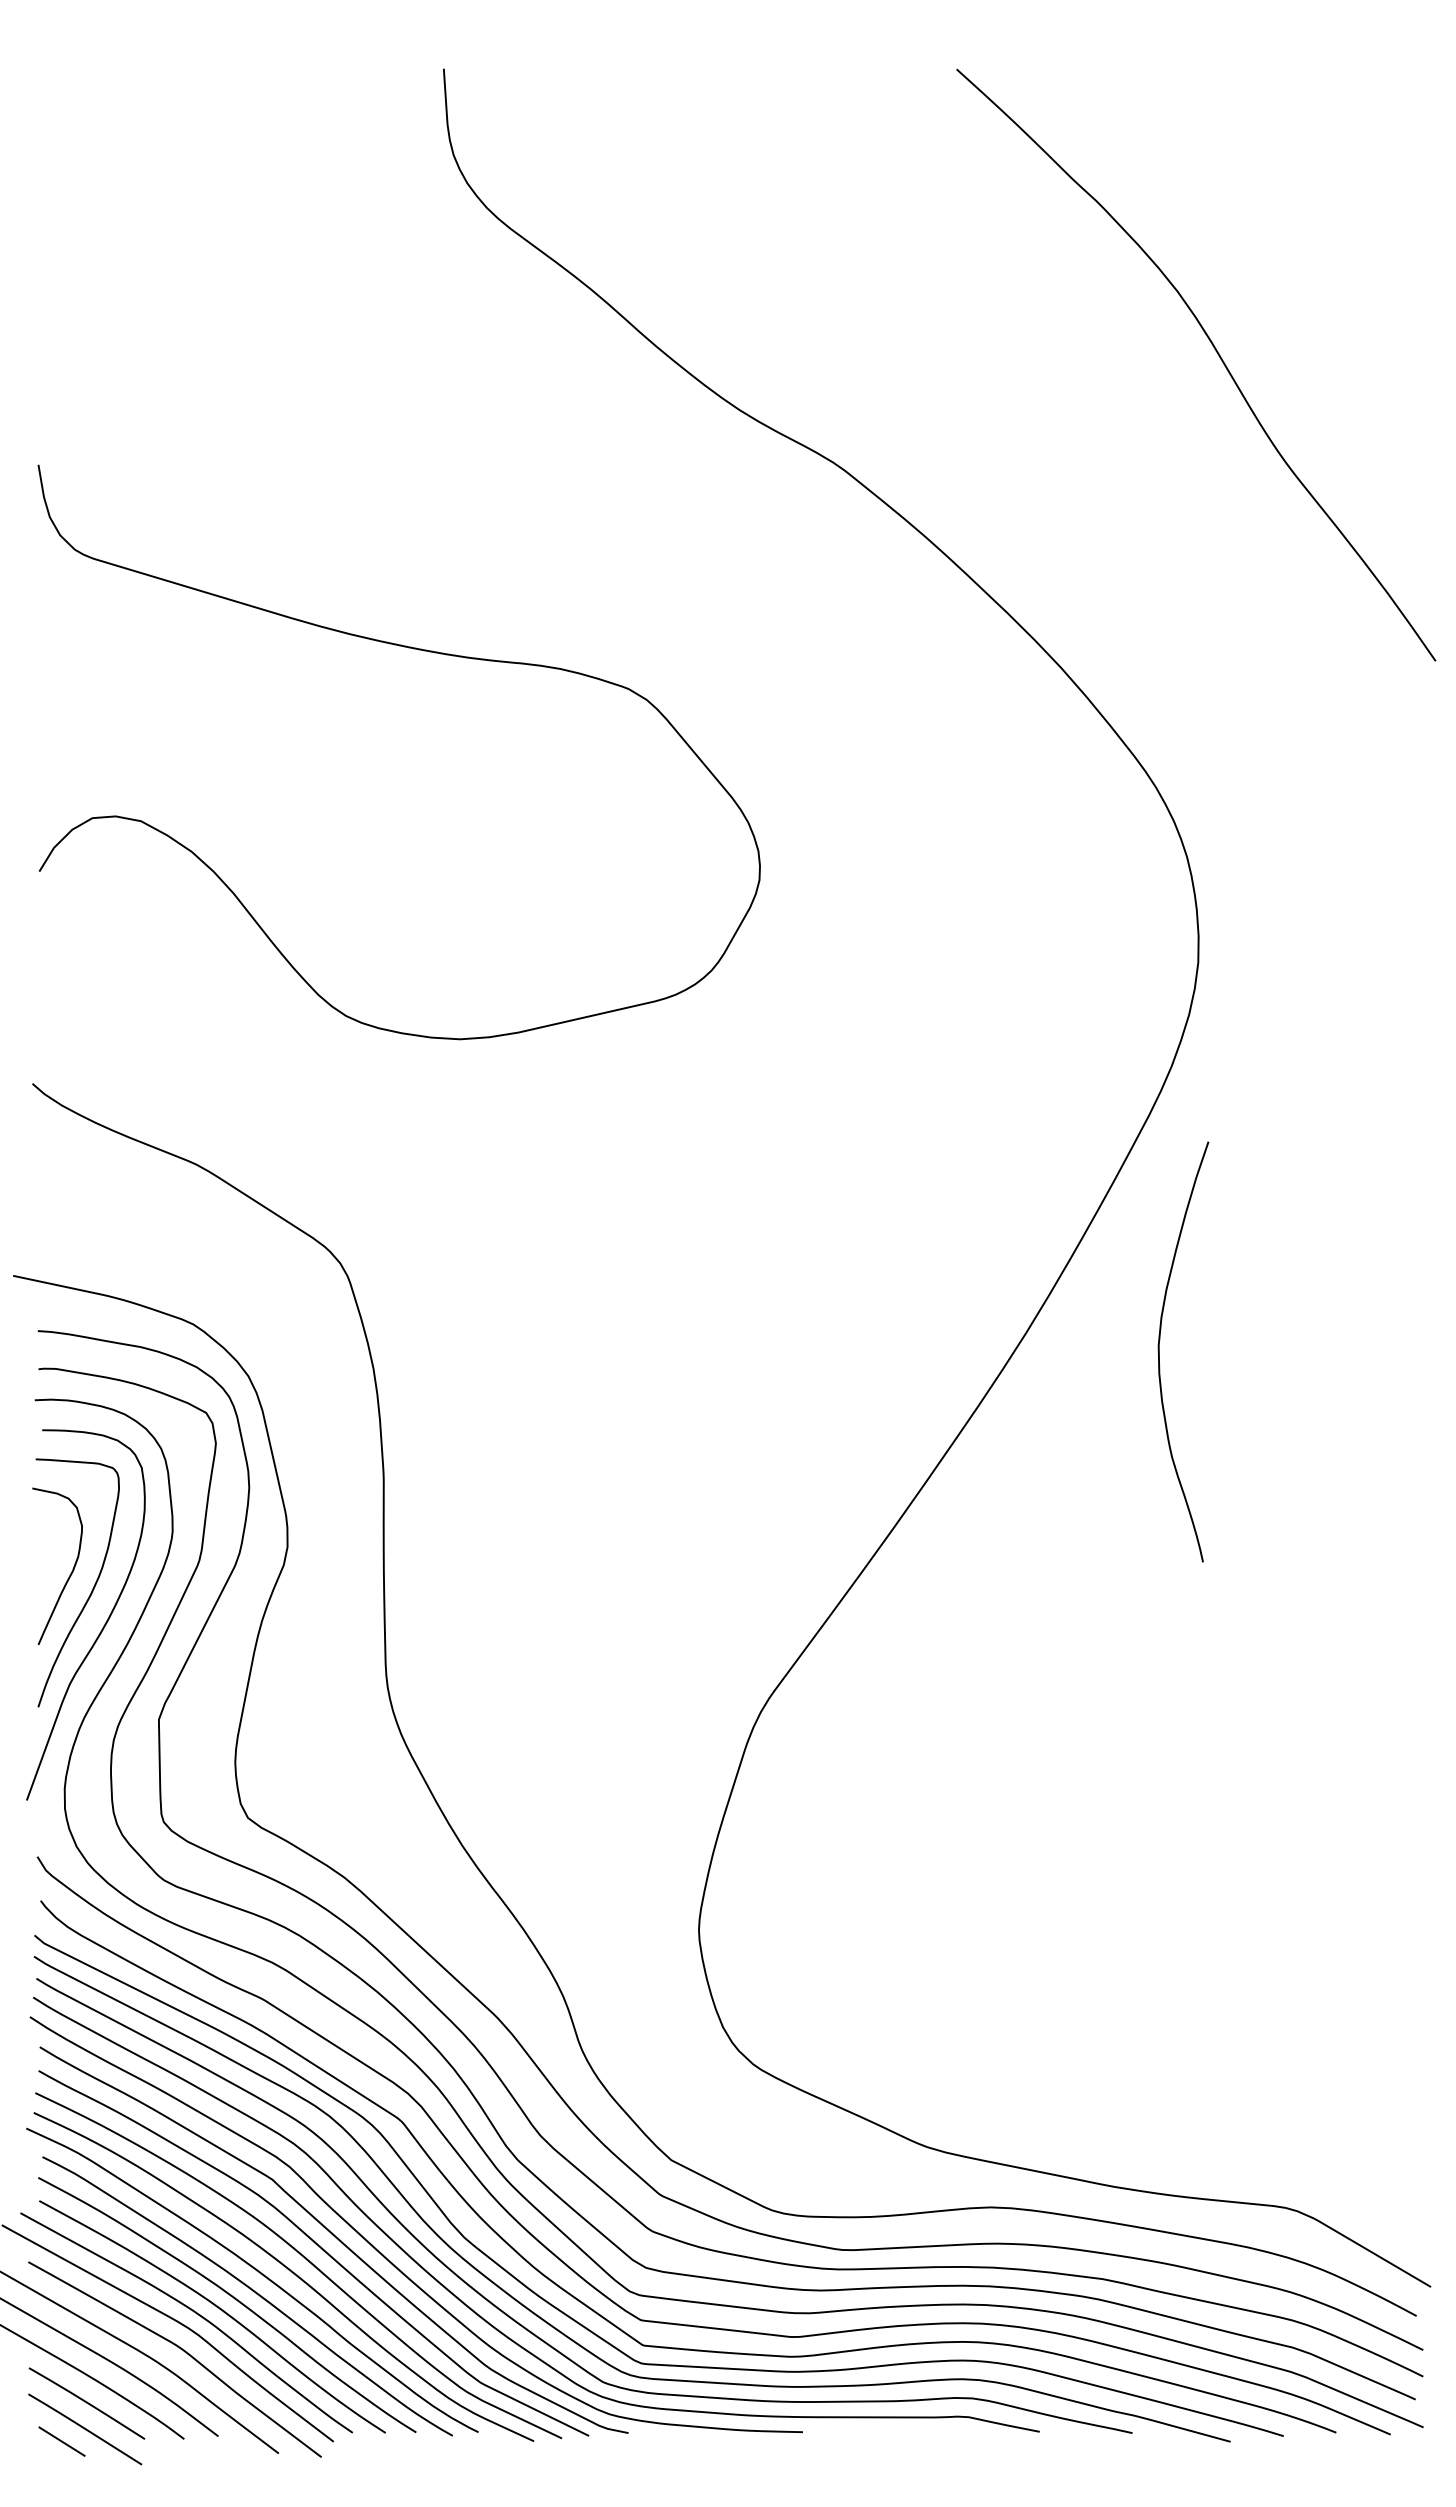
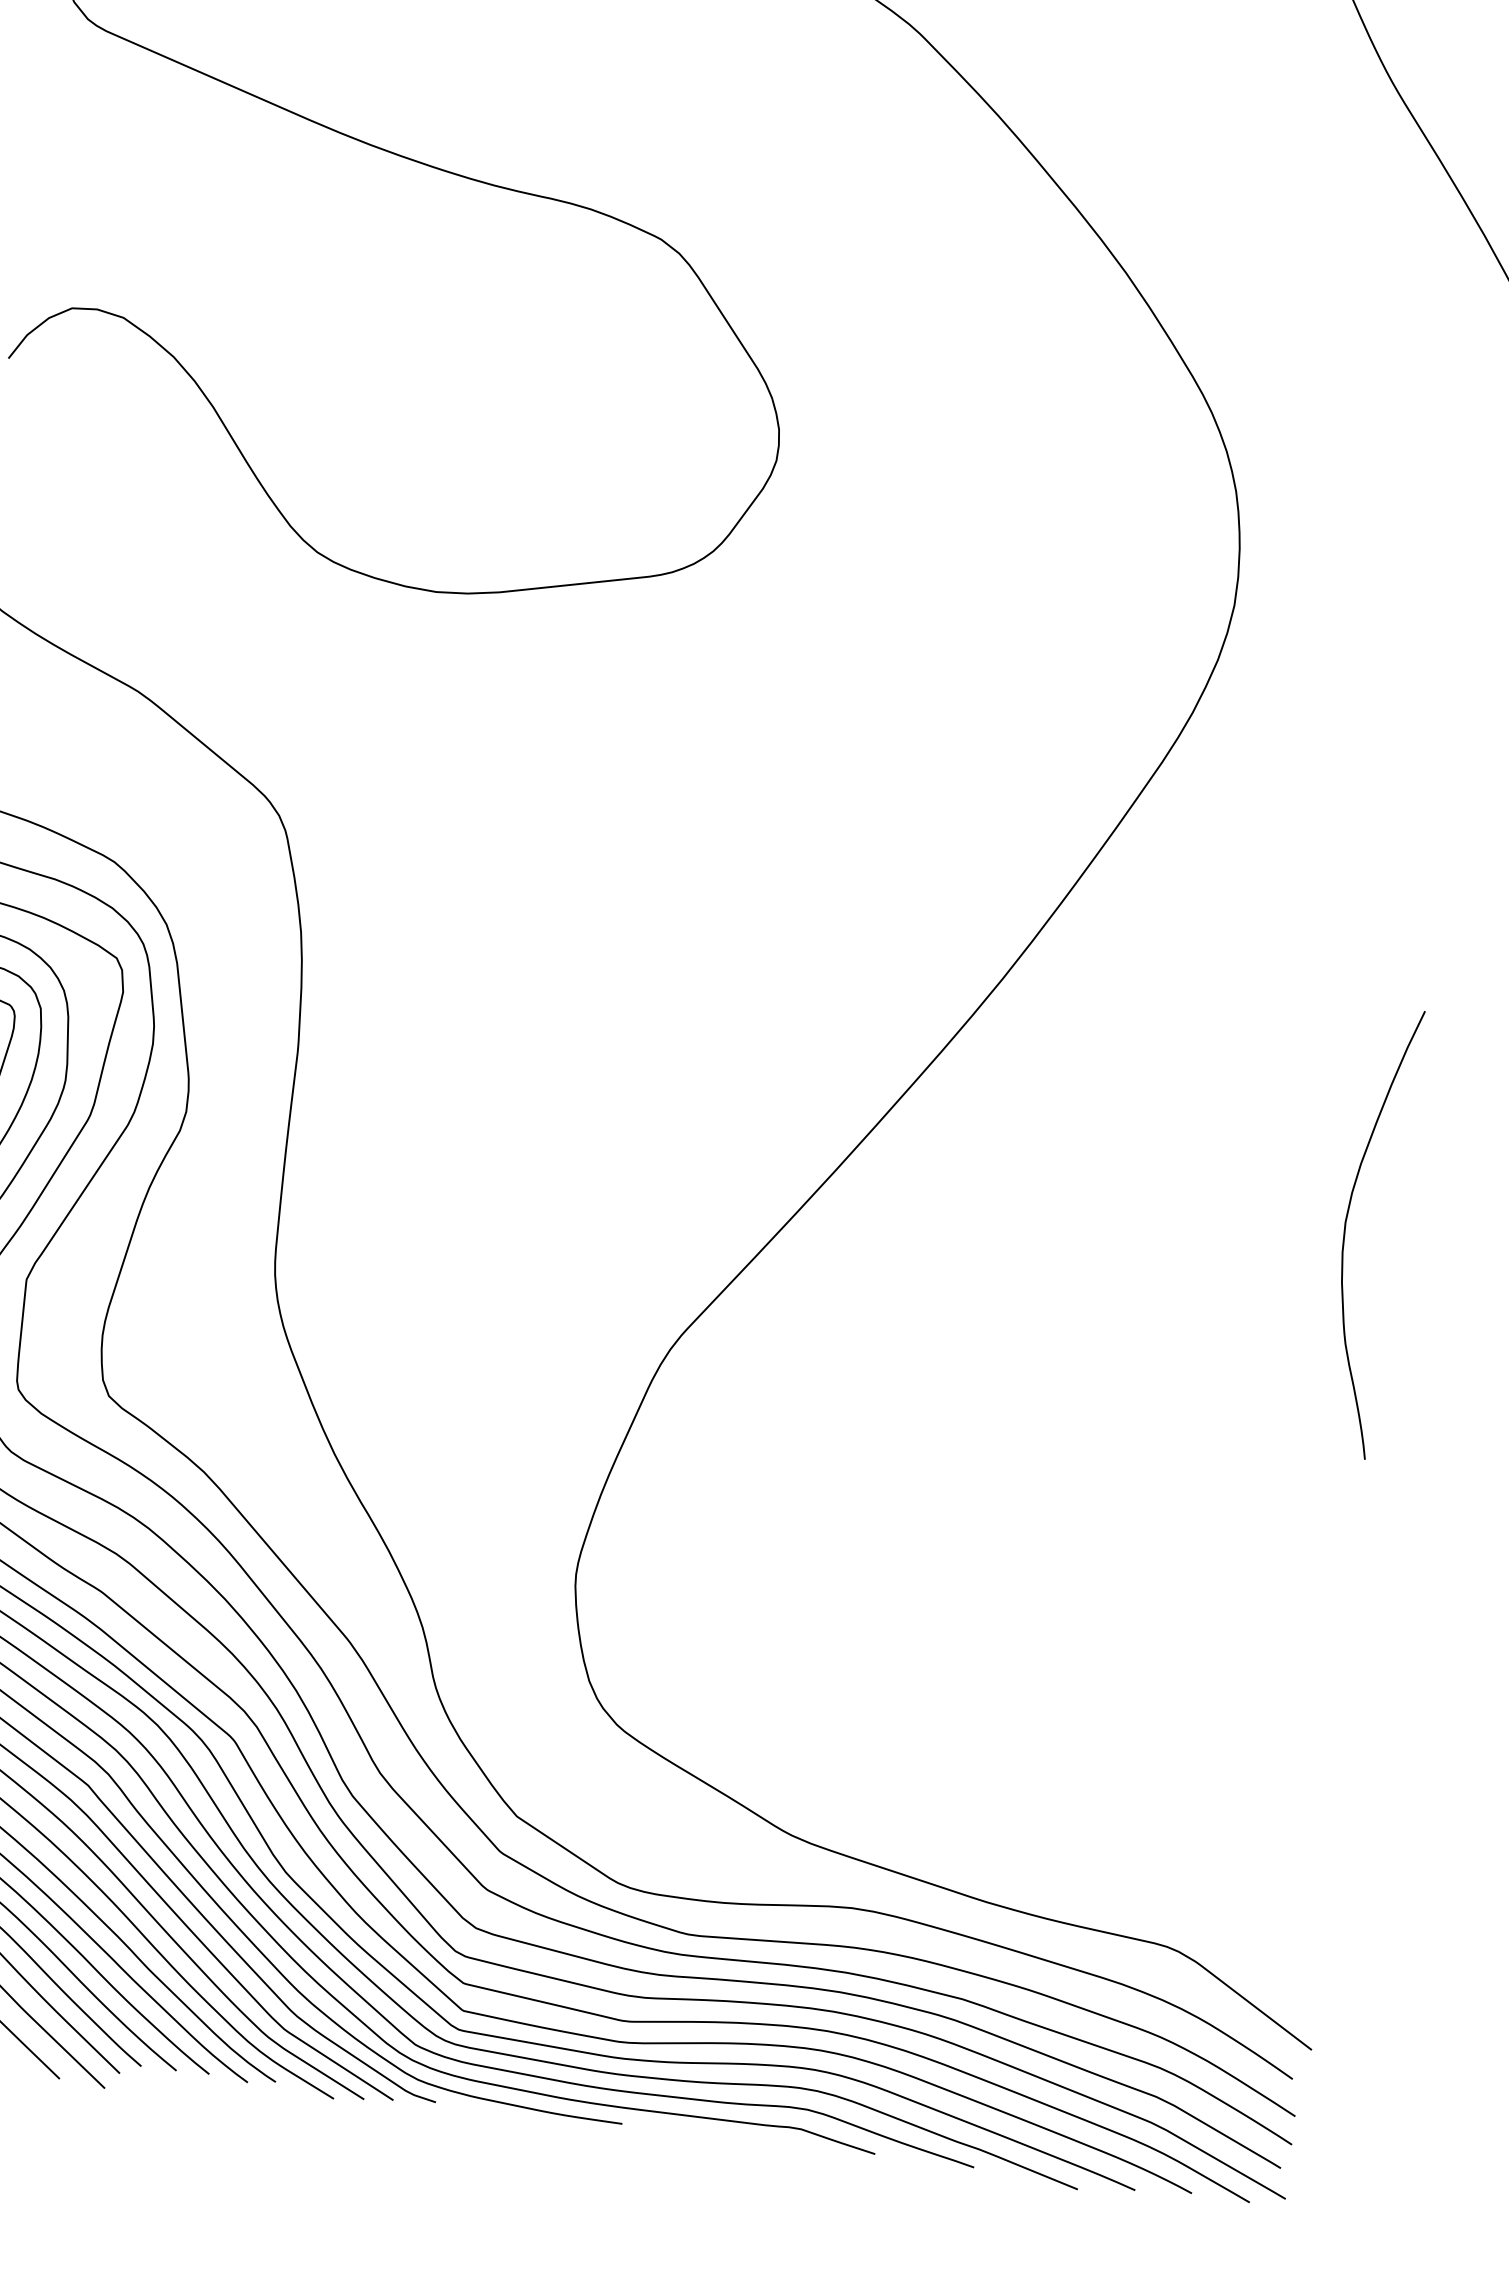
curve: (1159, 1351) -> (1345, 1228), moved

